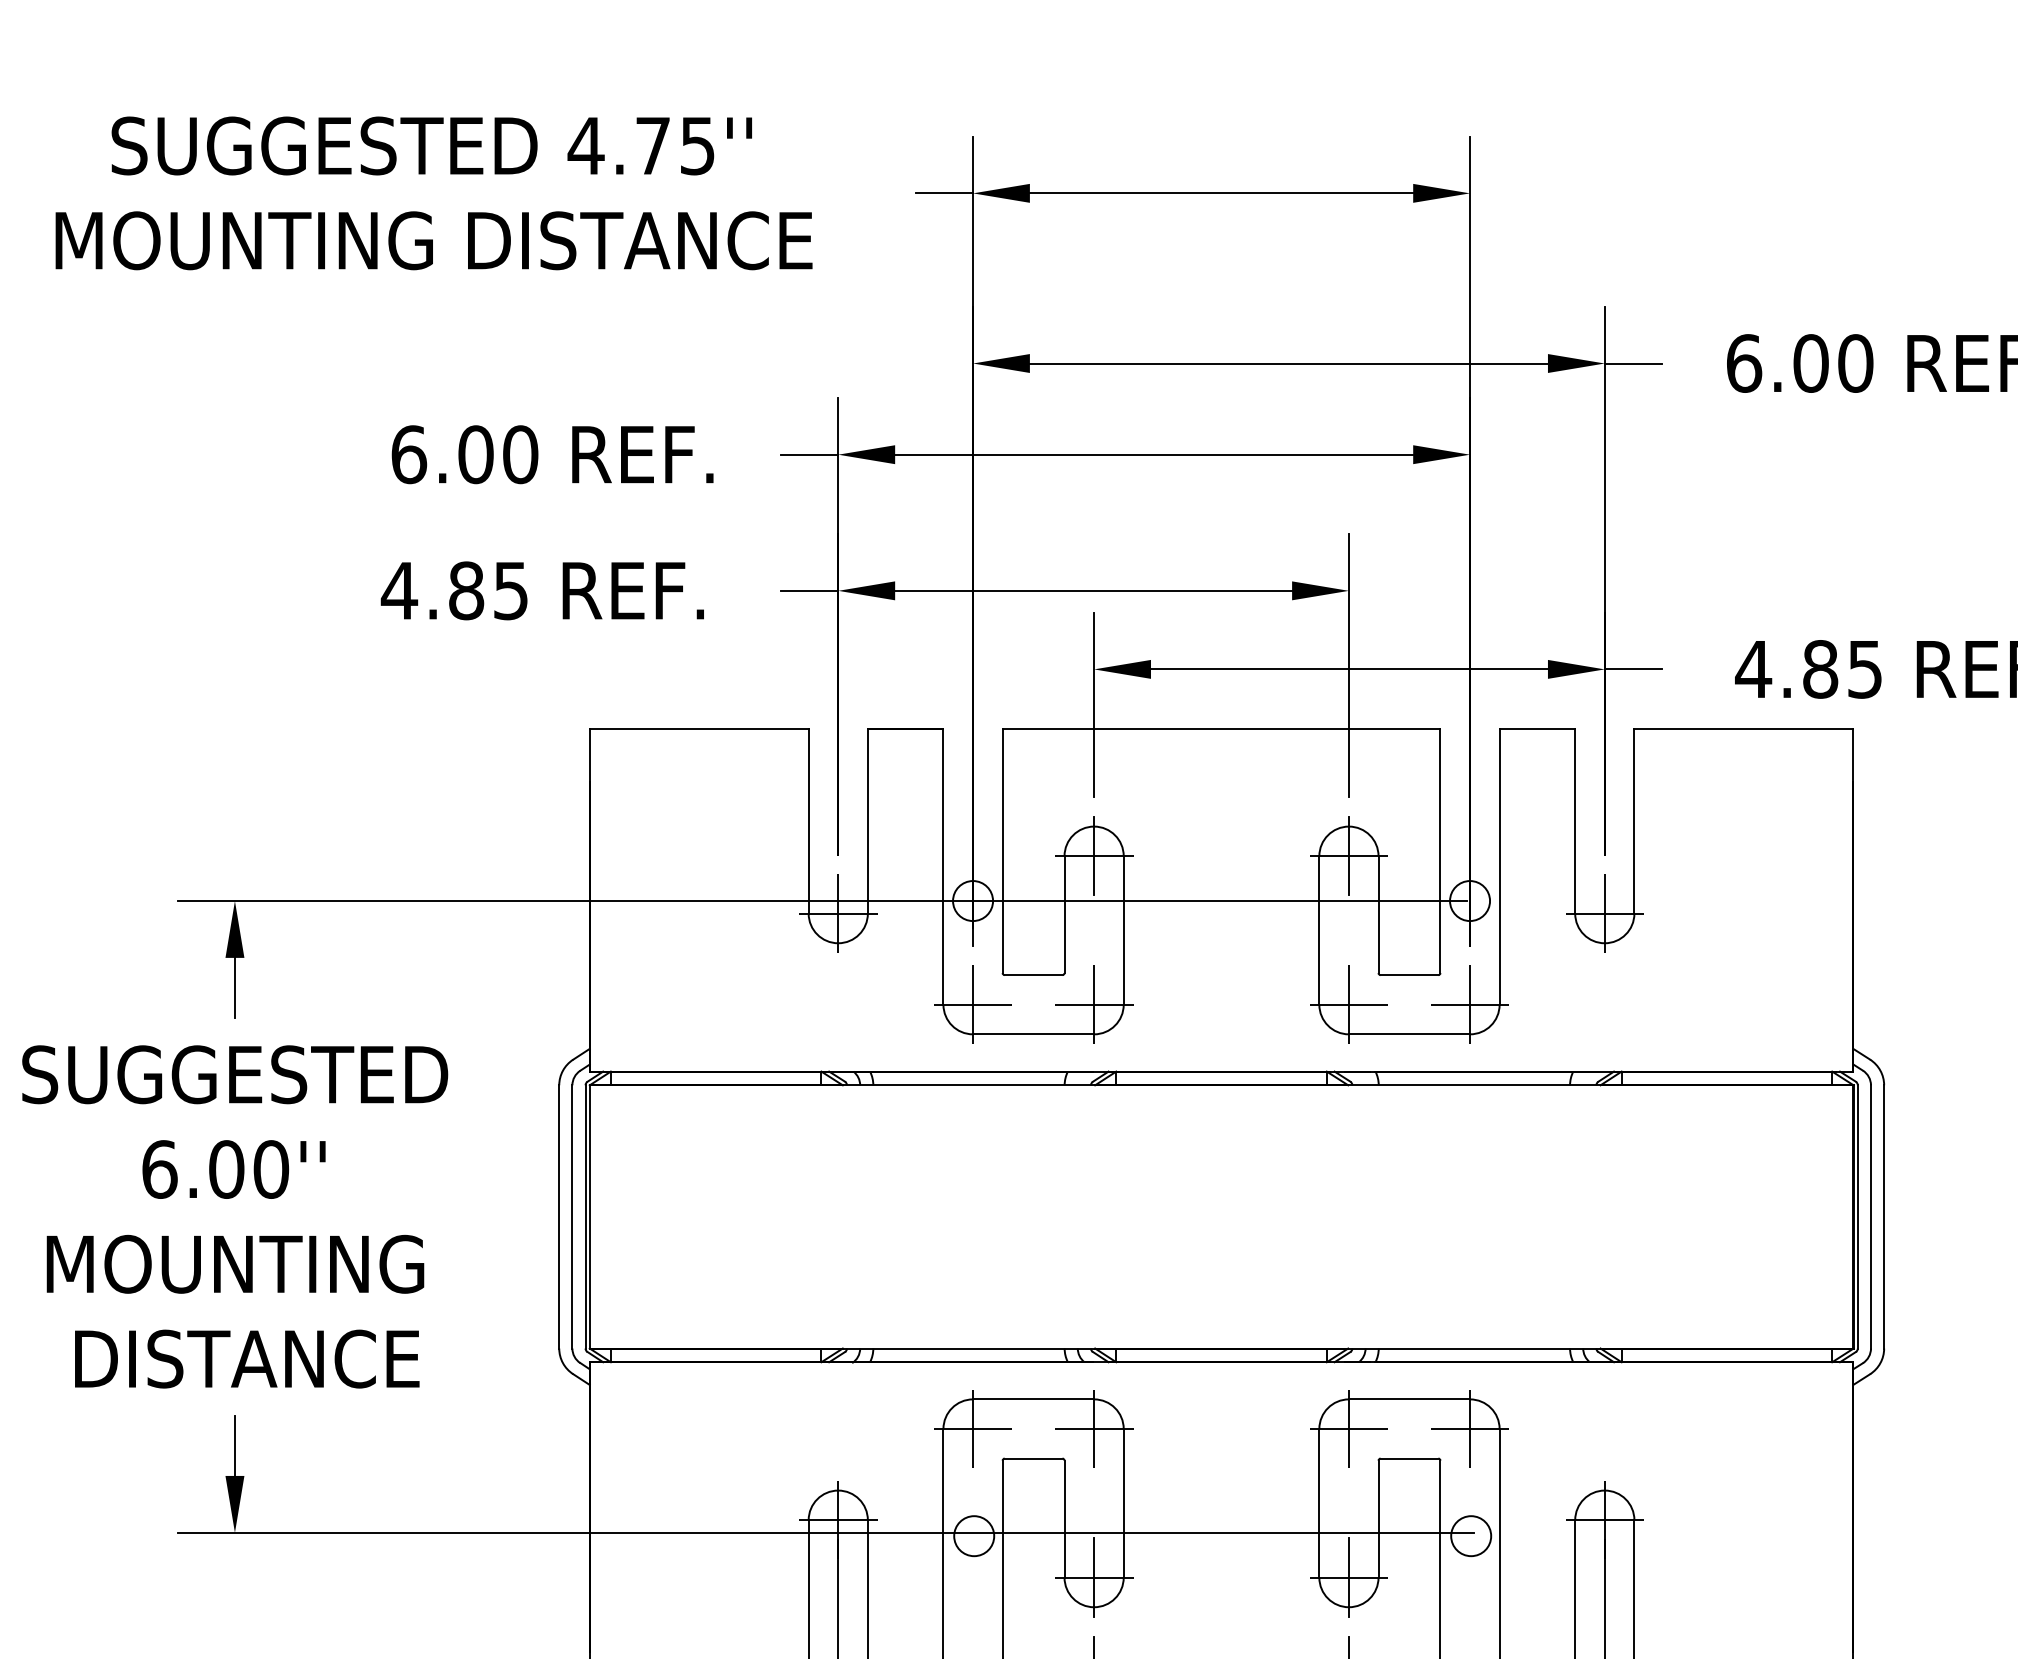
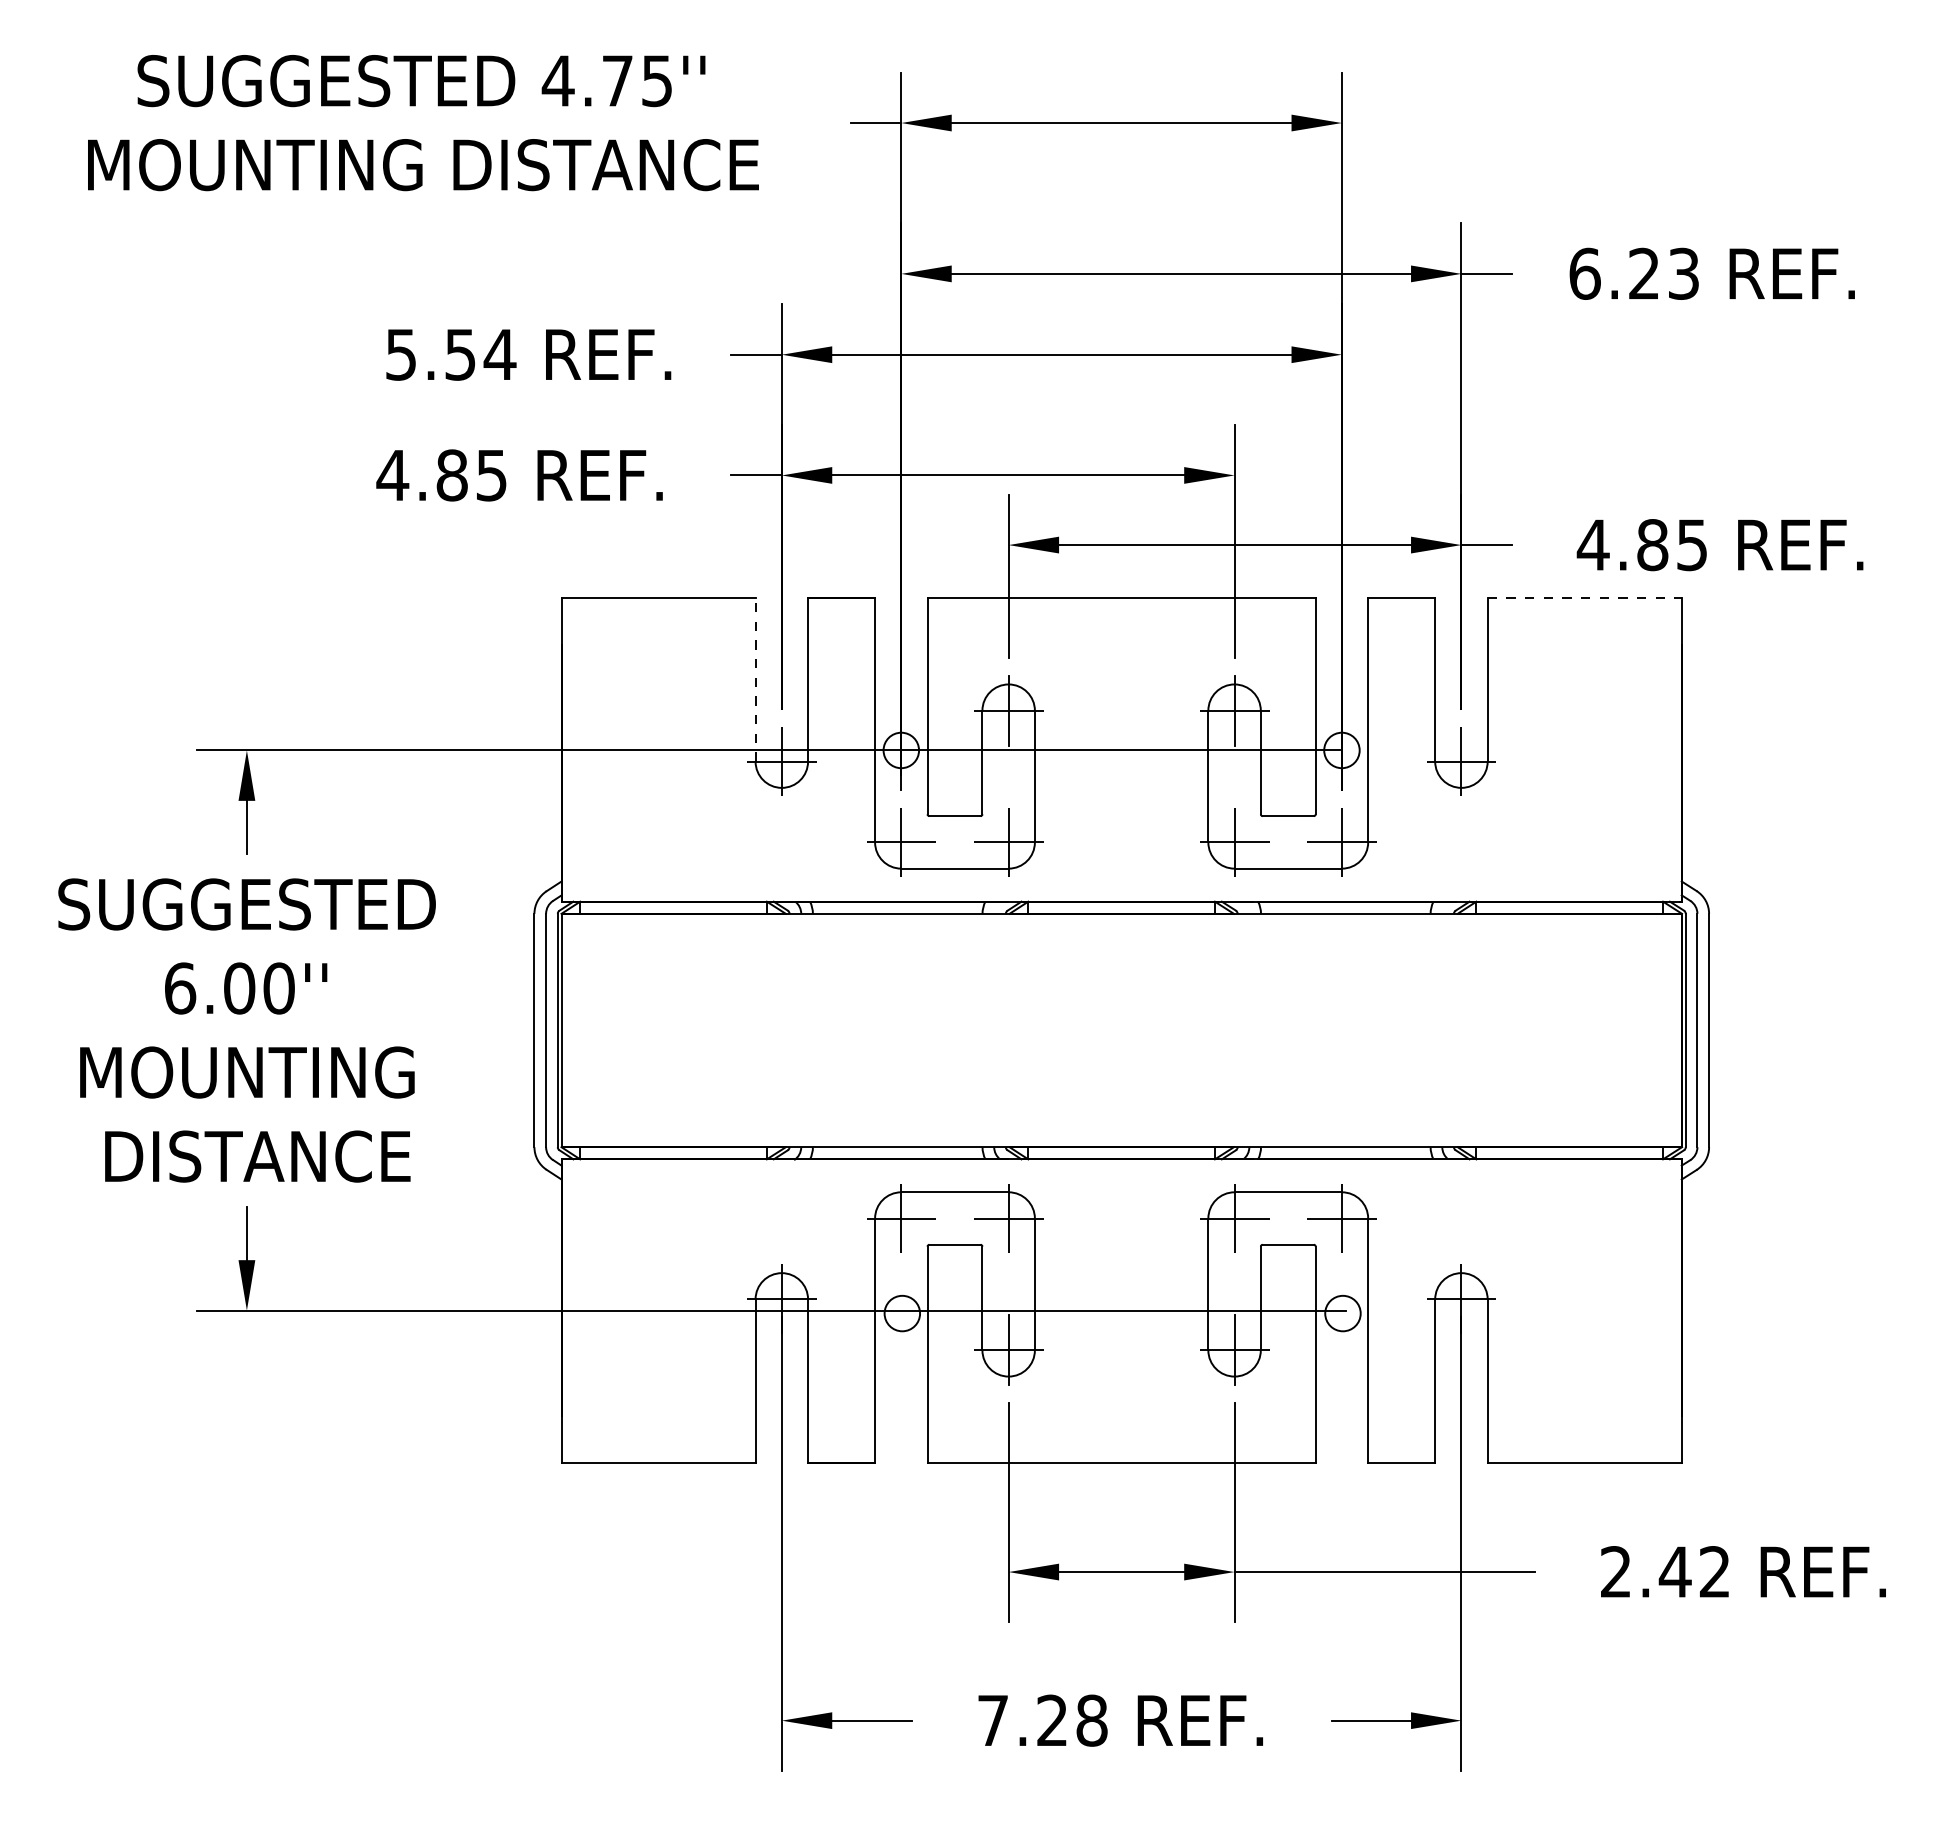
text: (1832, 363) -> (1663, 273), 6.00 -> 6.23
text: (465, 454) -> (451, 354), 6.00 -> 5.54
line: (1744, 729) -> (1585, 598), solid -> dashed
line: (808, 821) -> (755, 679), solid -> dashed

